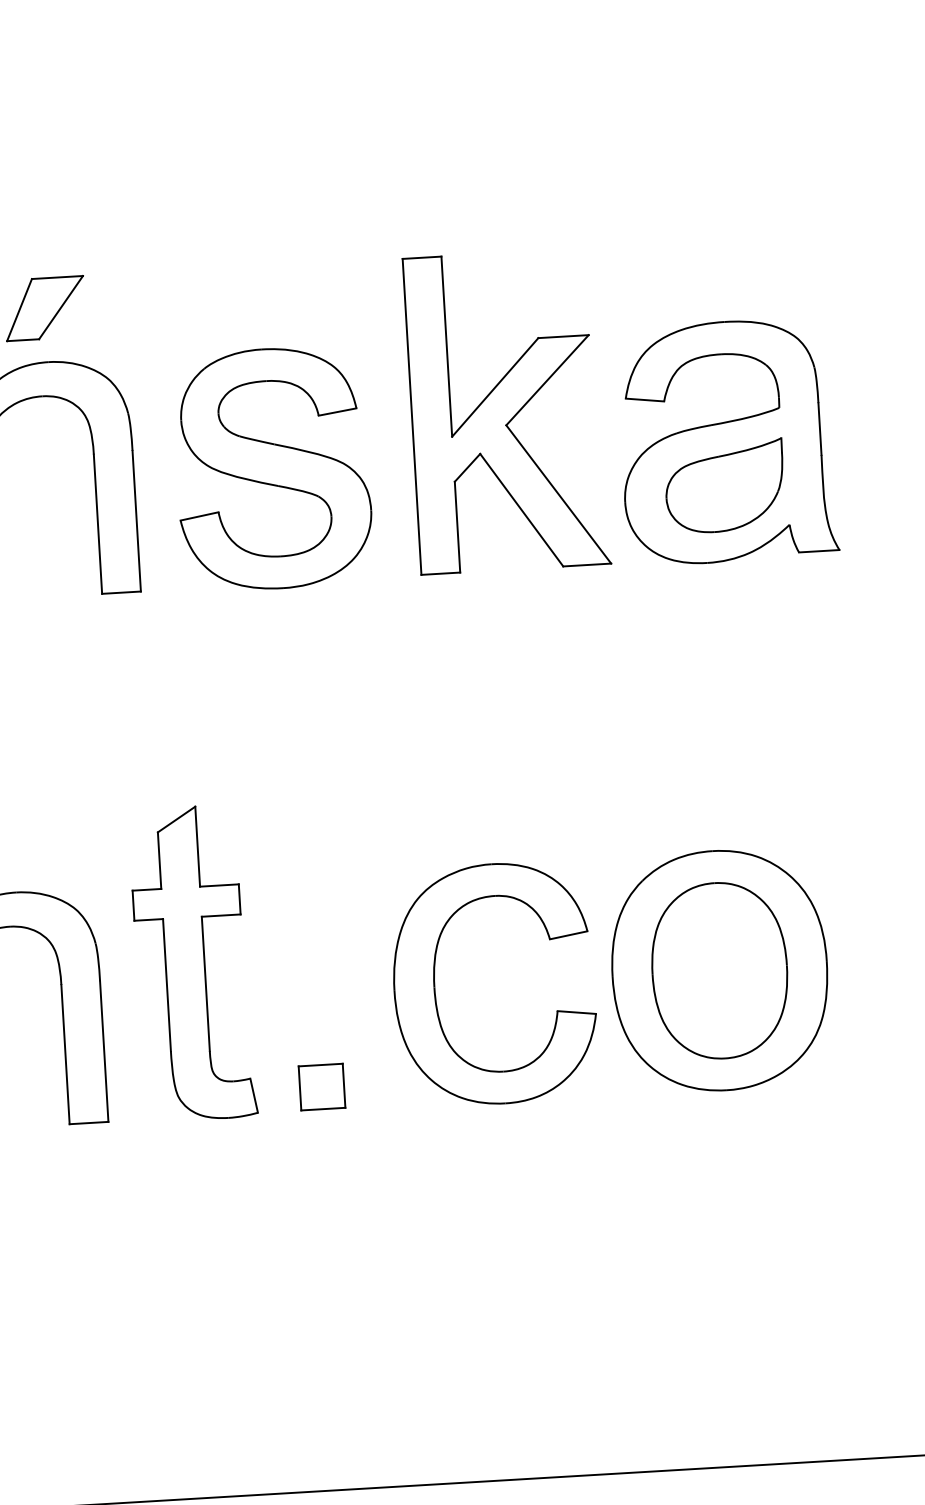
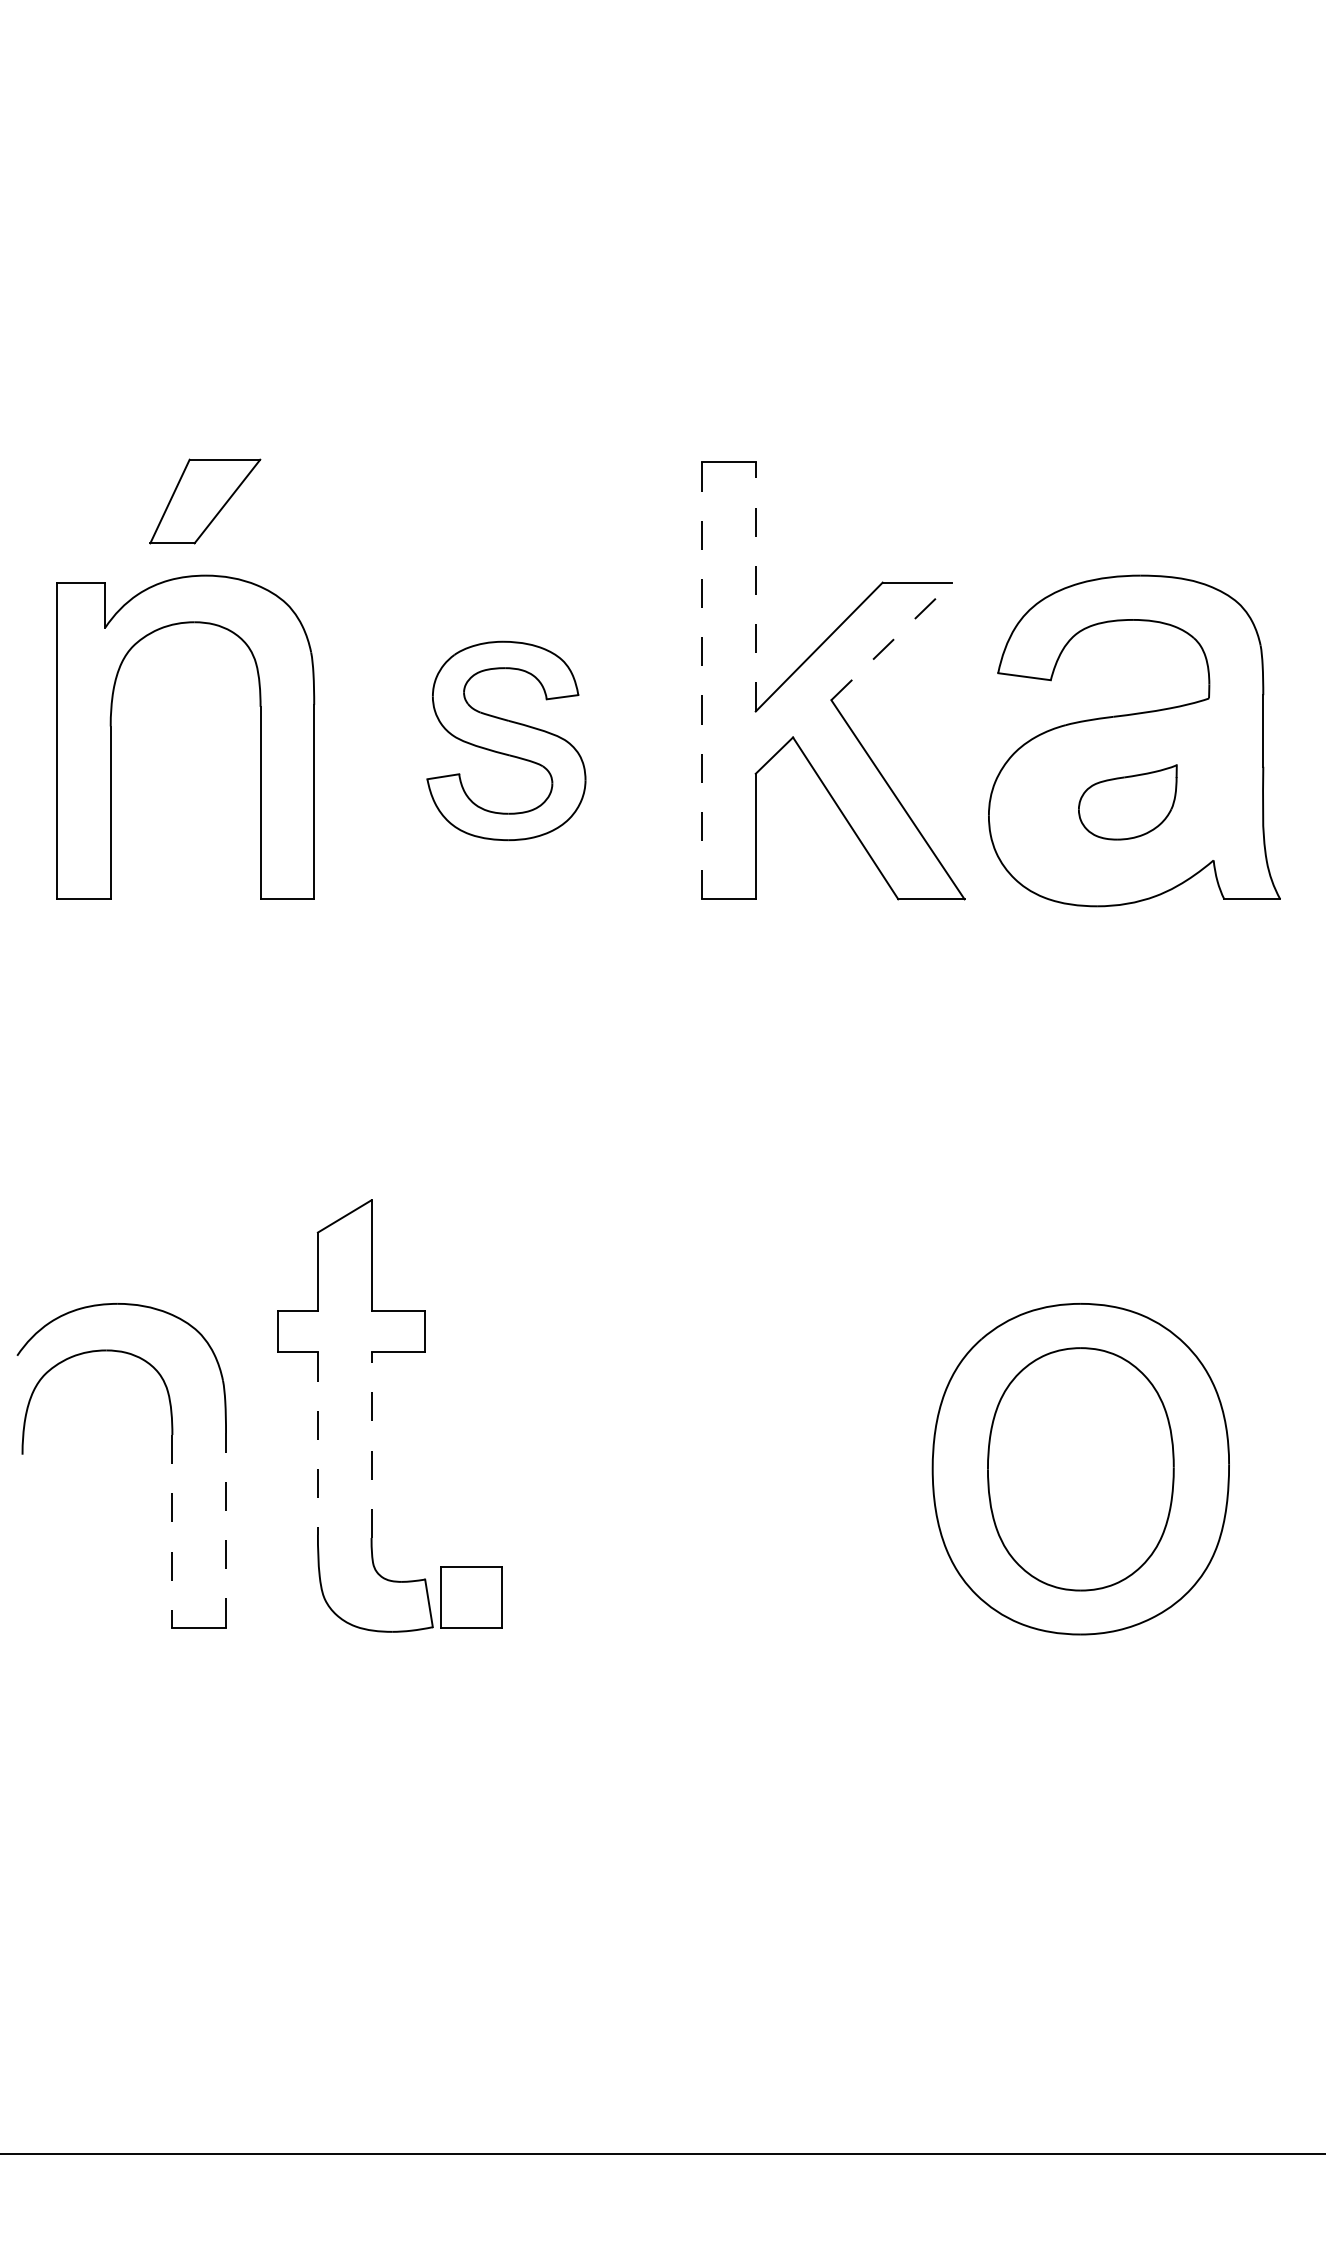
line: (446, 346) -> (755, 586), solid -> dashed
line: (548, 380) -> (892, 641), solid -> dashed
line: (412, 417) -> (702, 681), solid -> dashed
part: (273, 468) -> (506, 740), size x0.6
part: (724, 486) -> (1127, 802), size x0.6
line: (205, 984) -> (371, 1445), solid -> dashed
line: (166, 985) -> (317, 1444), solid -> dashed
part: (435, 987) -> (687, 1469), removed
line: (104, 1051) -> (226, 1529), solid -> dashed
line: (65, 1054) -> (172, 1531), solid -> dashed
part: (322, 1087) -> (471, 1597), moved

